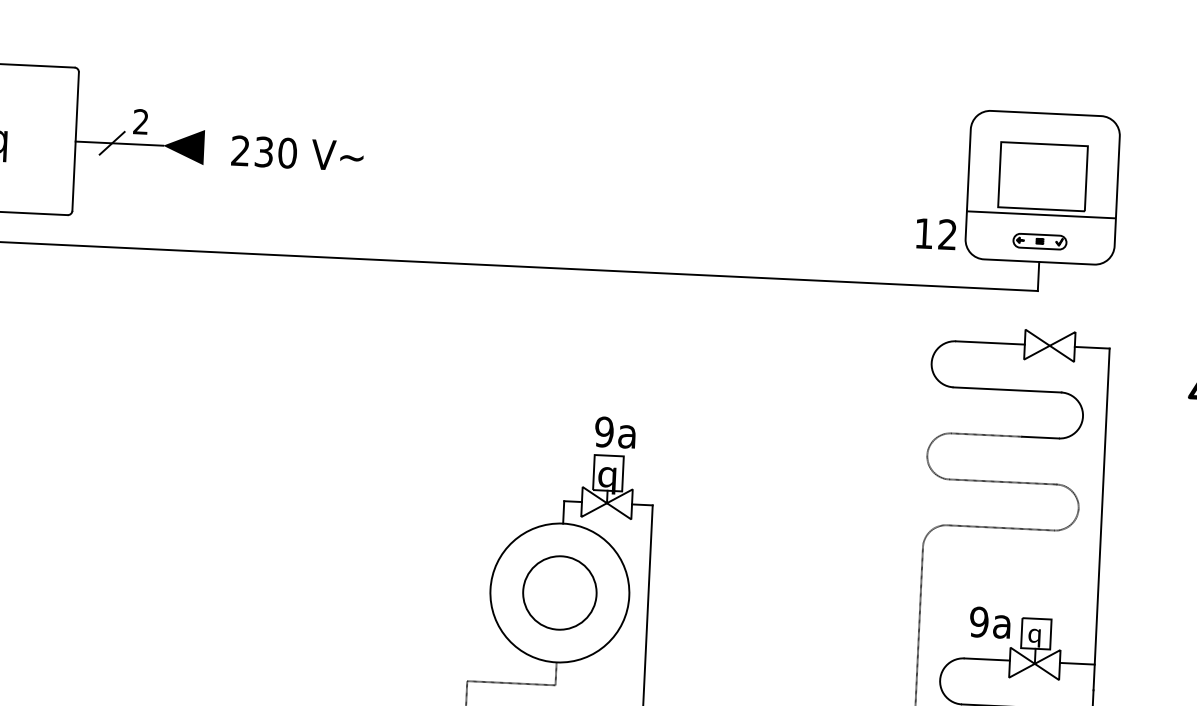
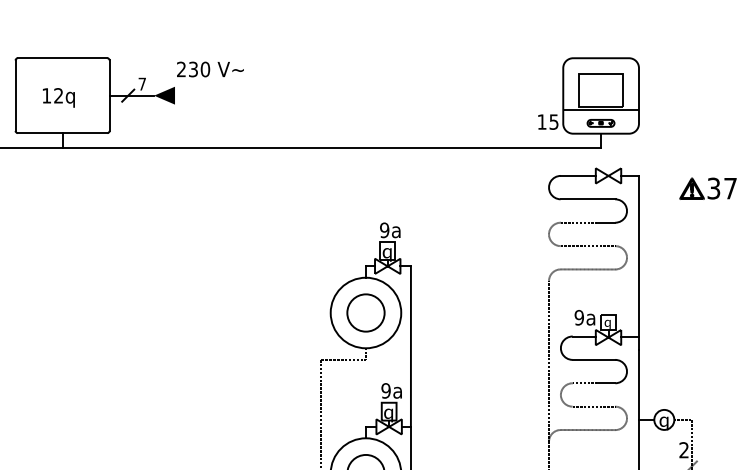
text: (139, 120) -> (141, 83), 2 -> 7
text: (297, 153) -> (210, 69), moved
text: (946, 233) -> (553, 121), 12 -> 15

